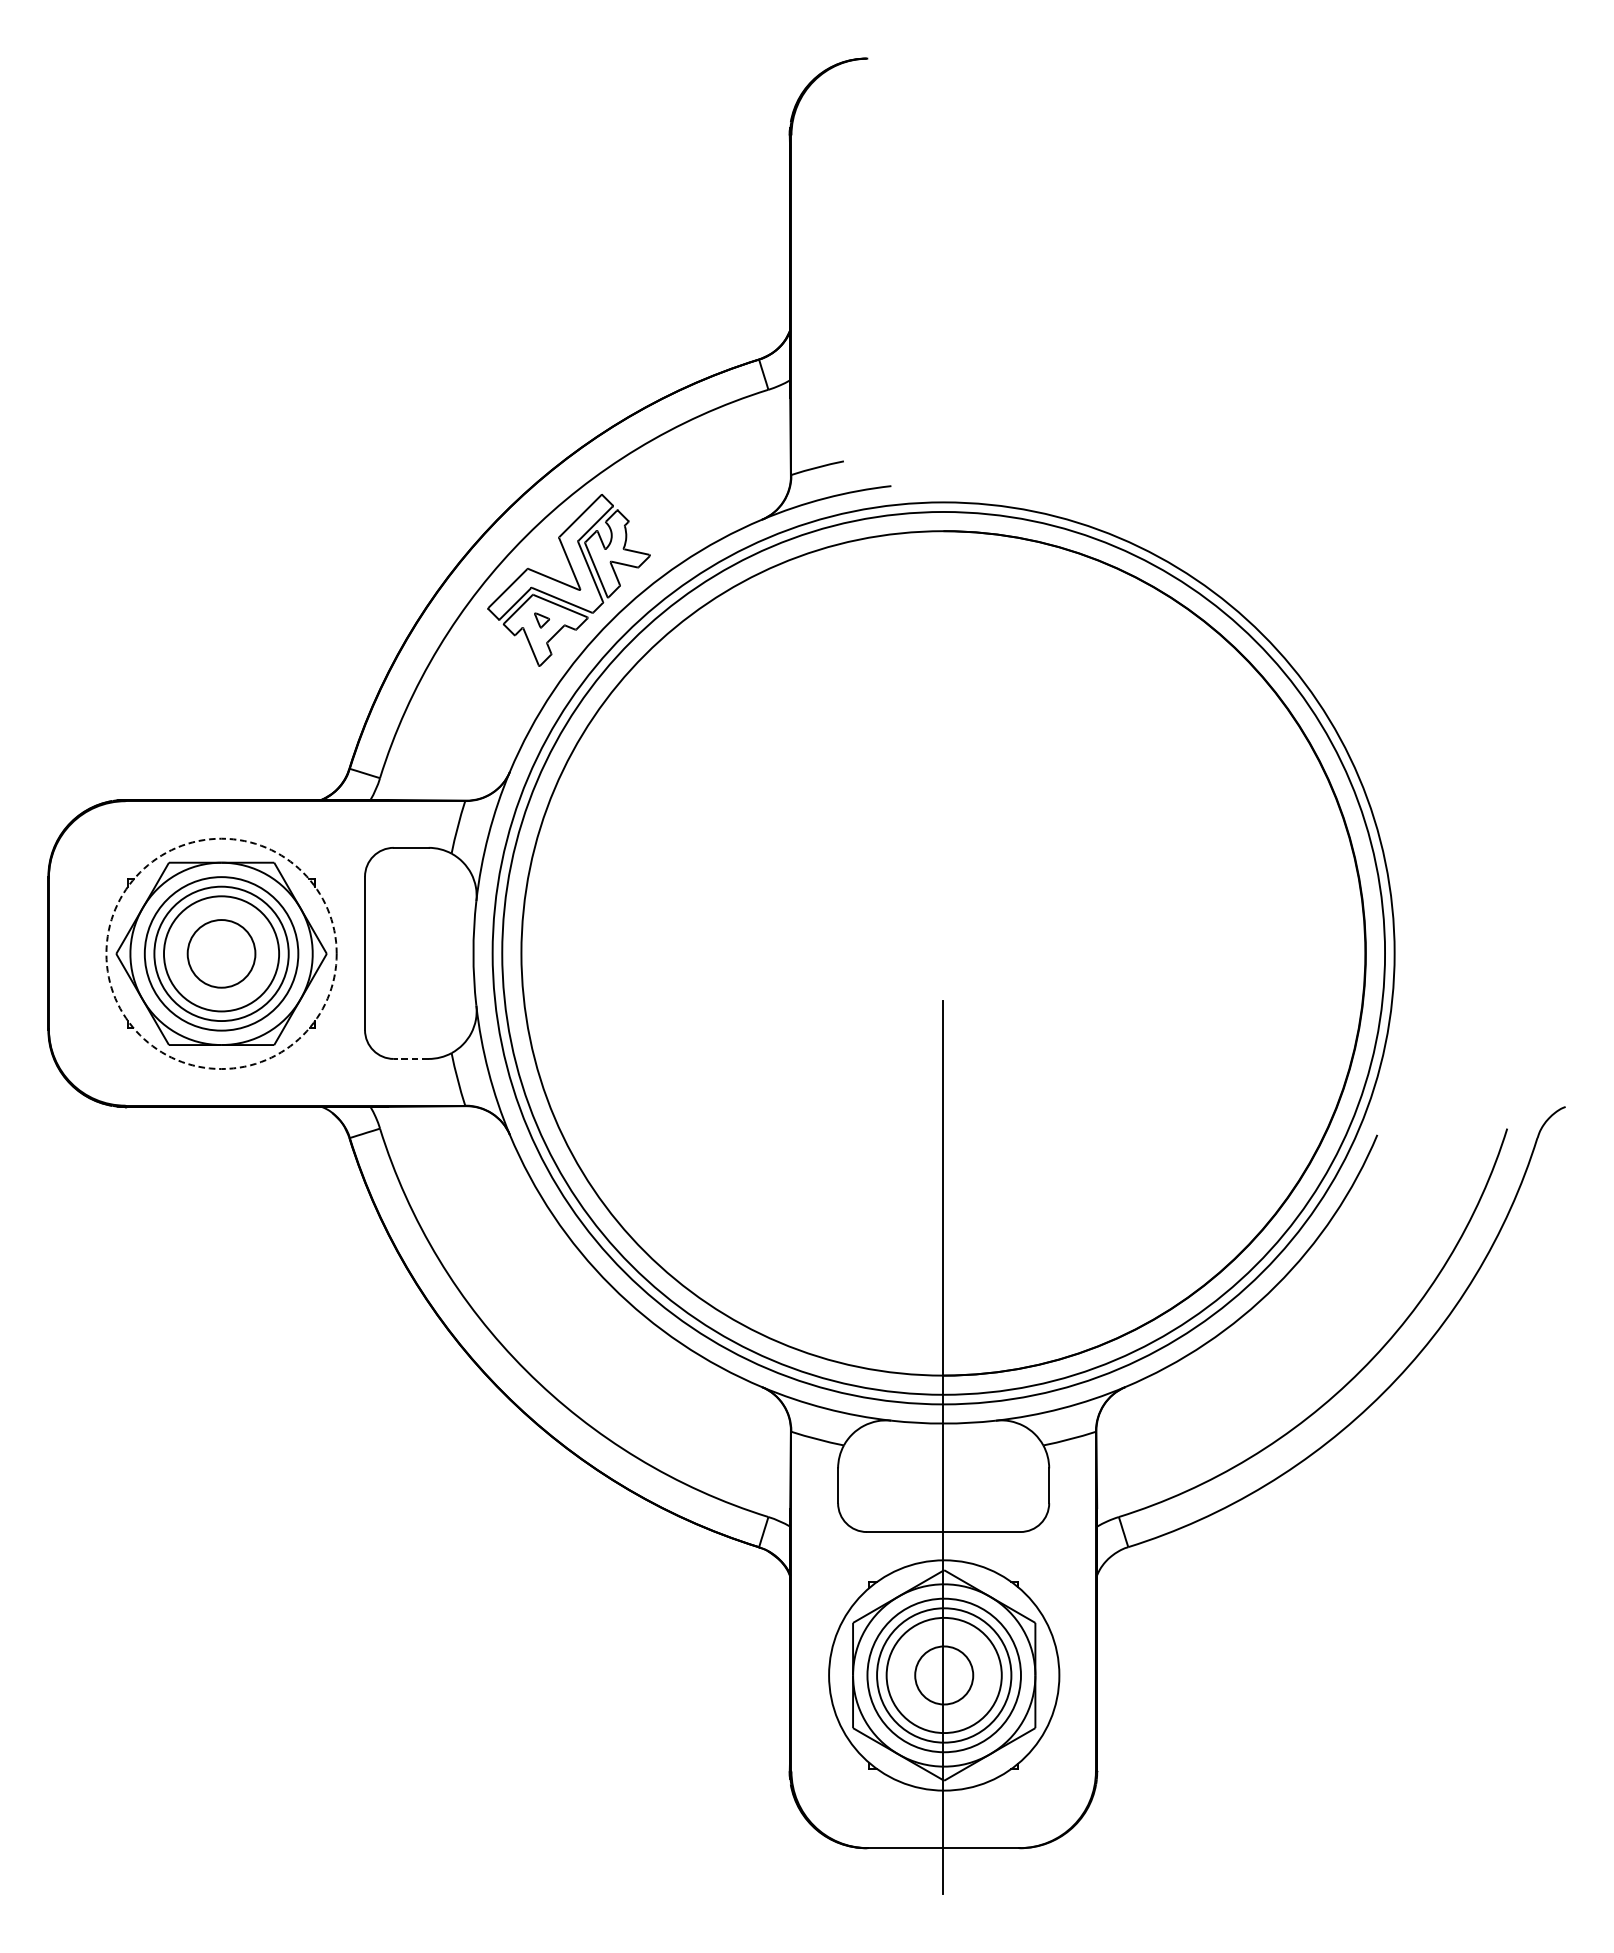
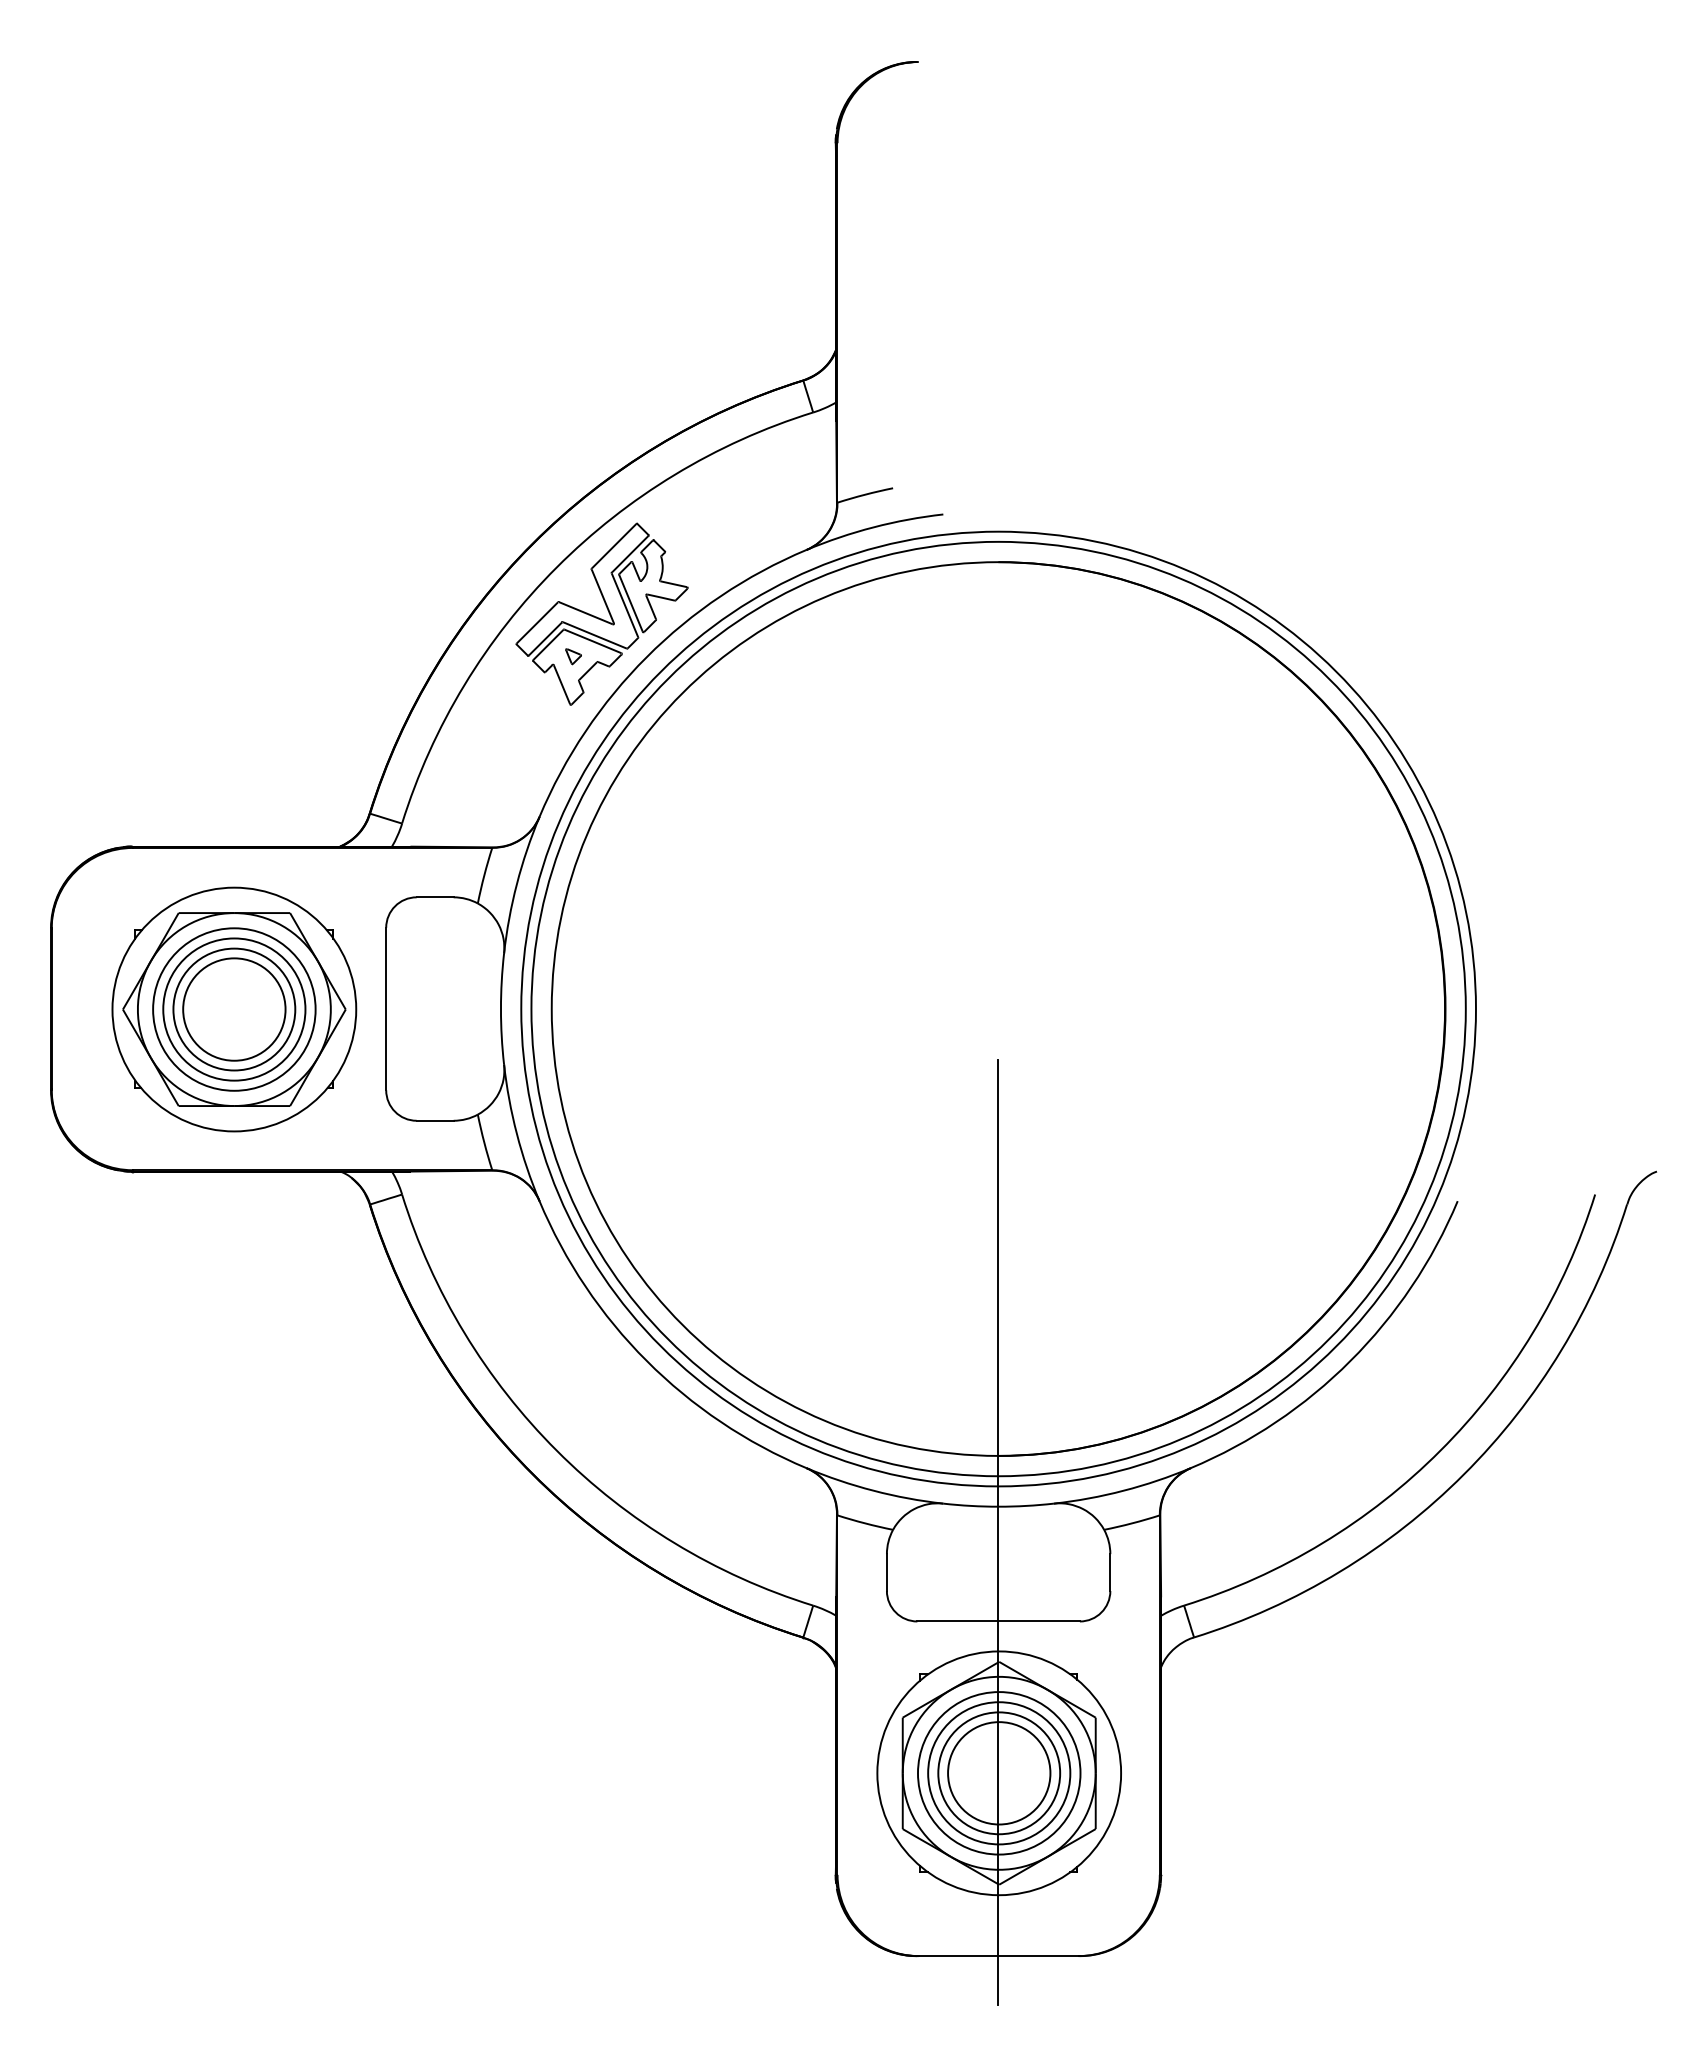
circle: (221, 953) -> (234, 1009), dashed -> solid
circle: (221, 953) -> (234, 1009), size x1.43
line: (410, 1058) -> (434, 1120), dashed -> solid
circle: (944, 1675) -> (999, 1773), size x1.67

